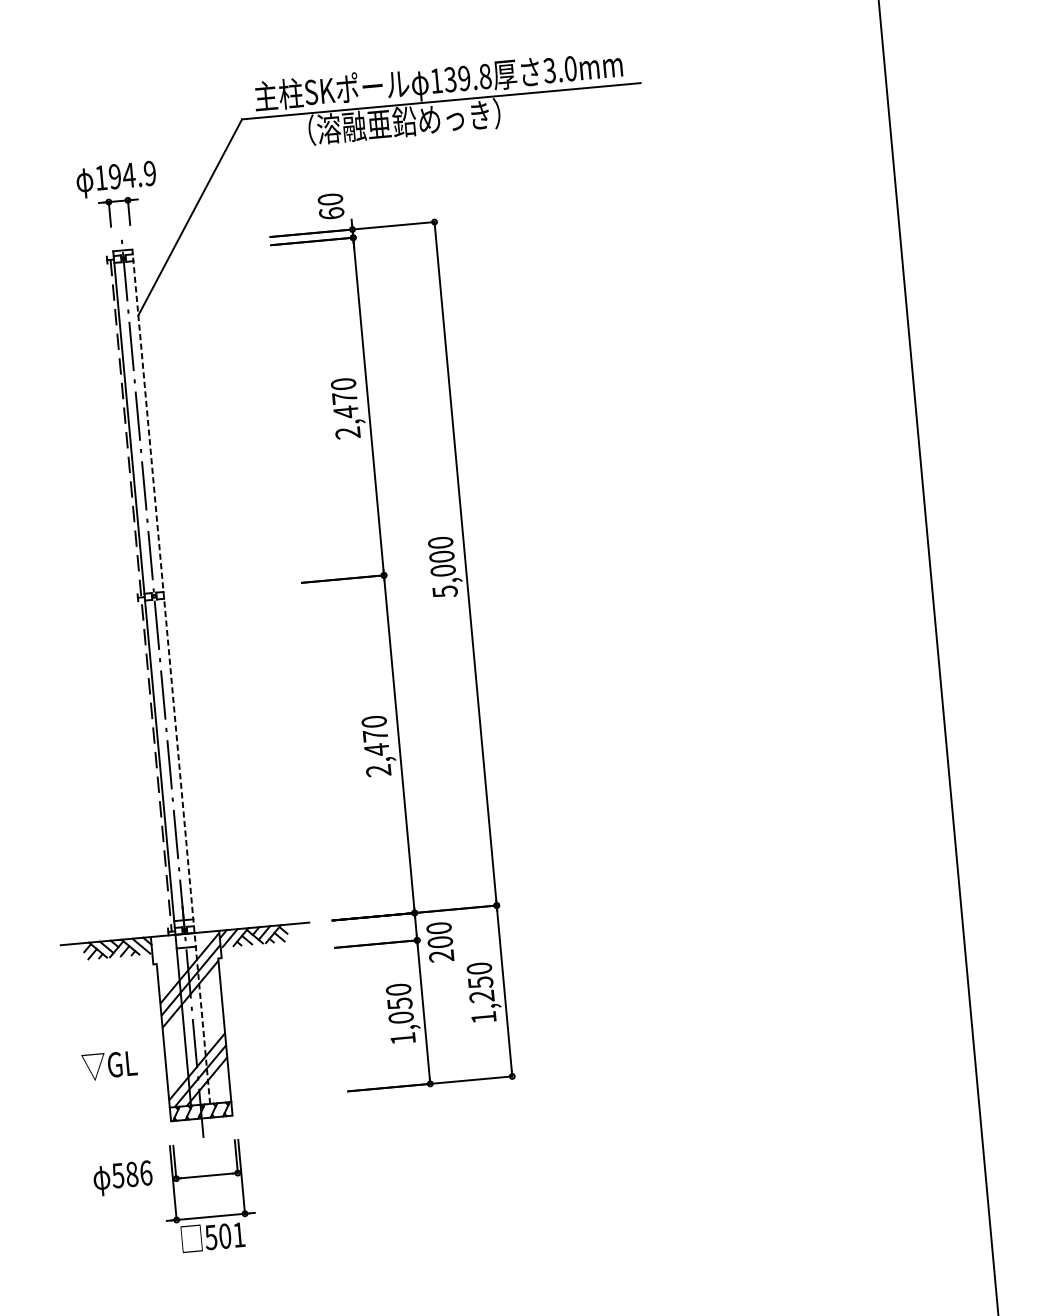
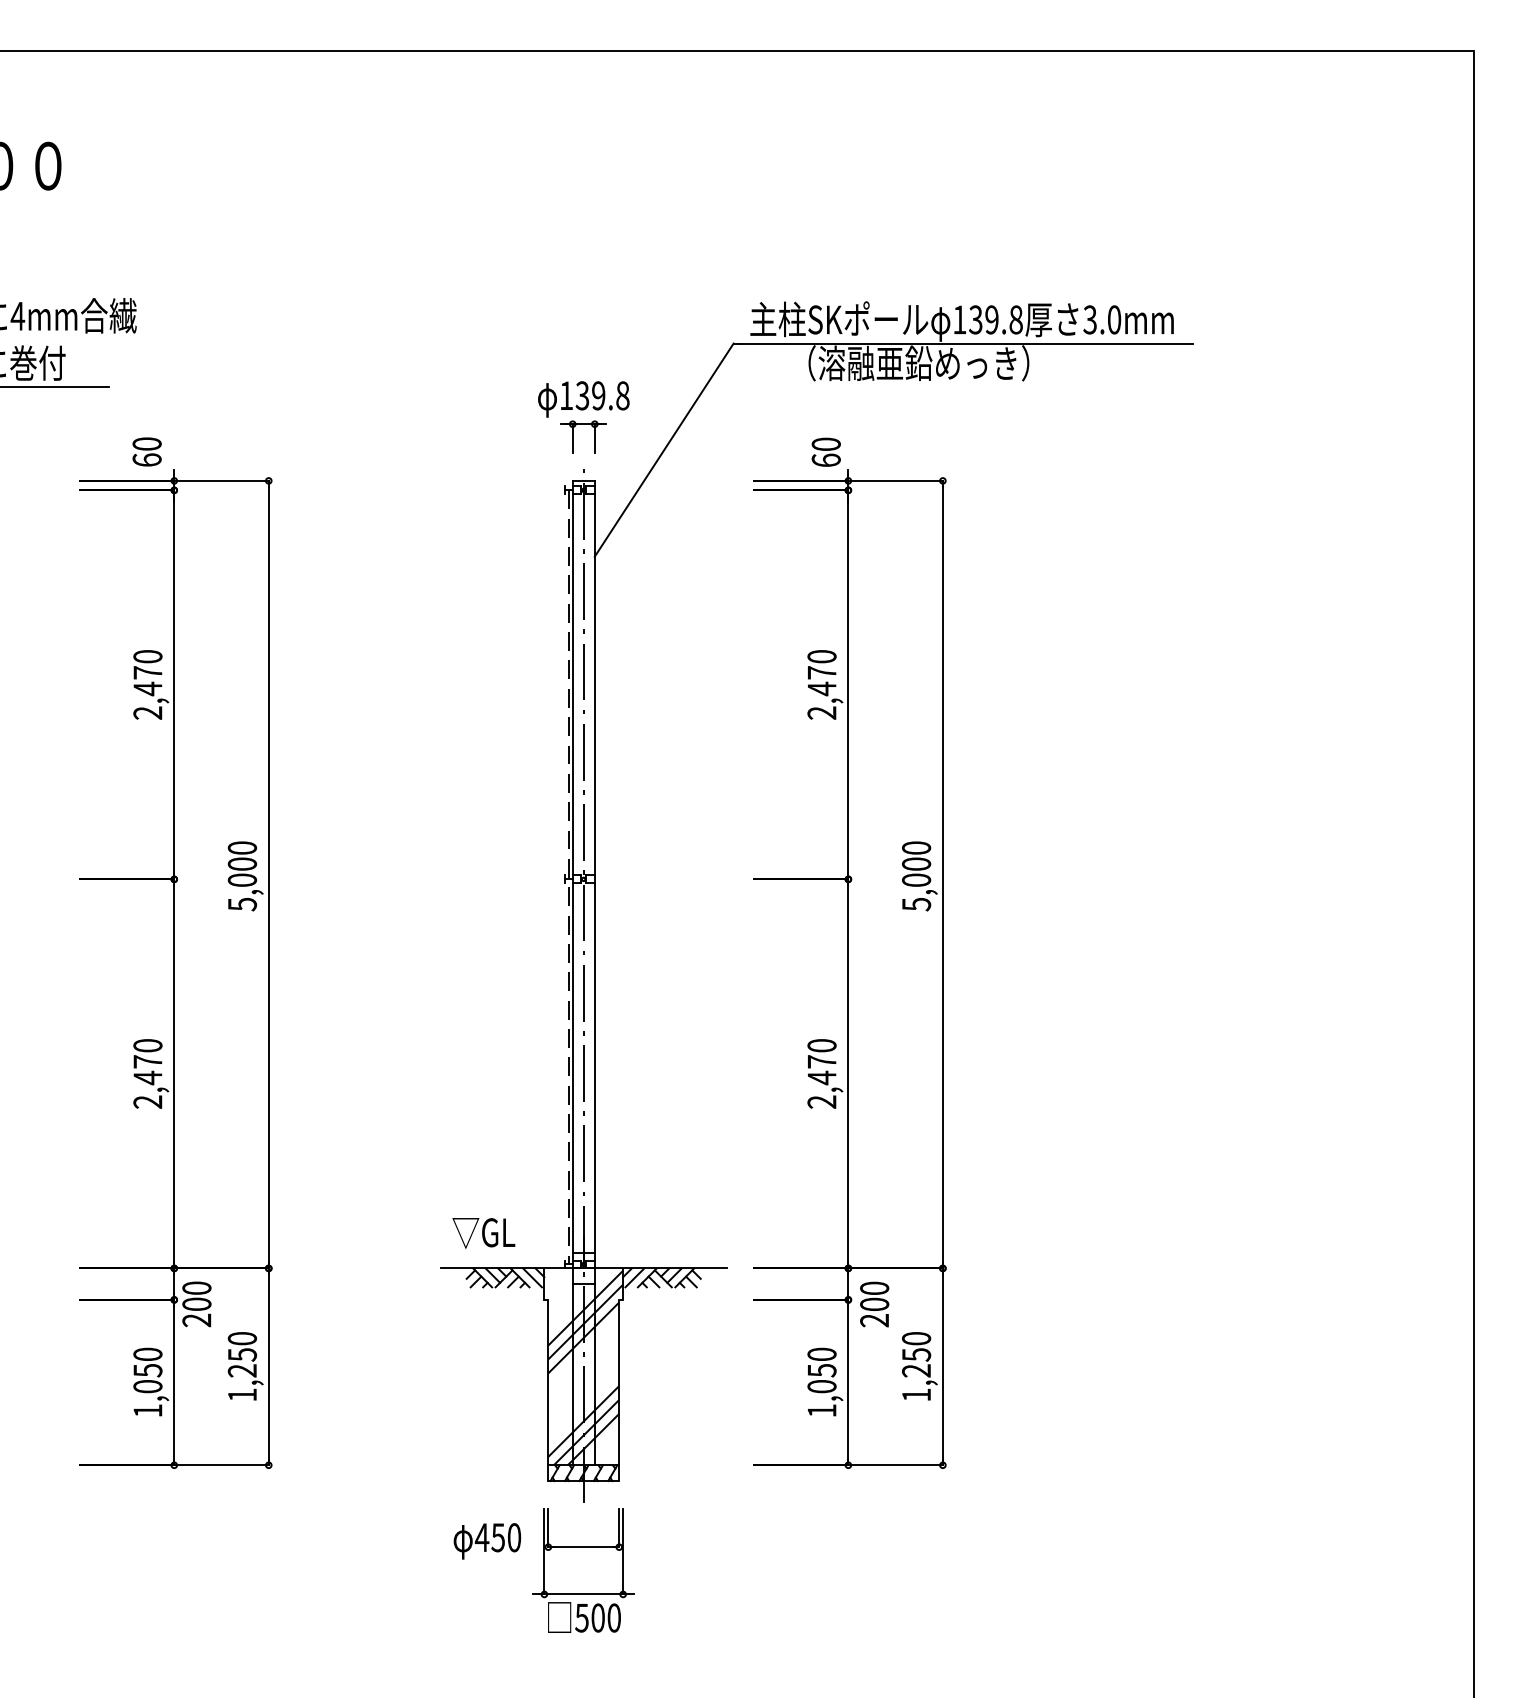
text: (132, 174) -> (602, 395), 194.9 -> 139.8
line: (171, 676) -> (594, 972), dashed -> solid
text: (109, 1066) -> (483, 1233), moved
text: (131, 1174) -> (497, 1537), 586 -> 450
text: (238, 1234) -> (613, 1617), 501 -> 500

